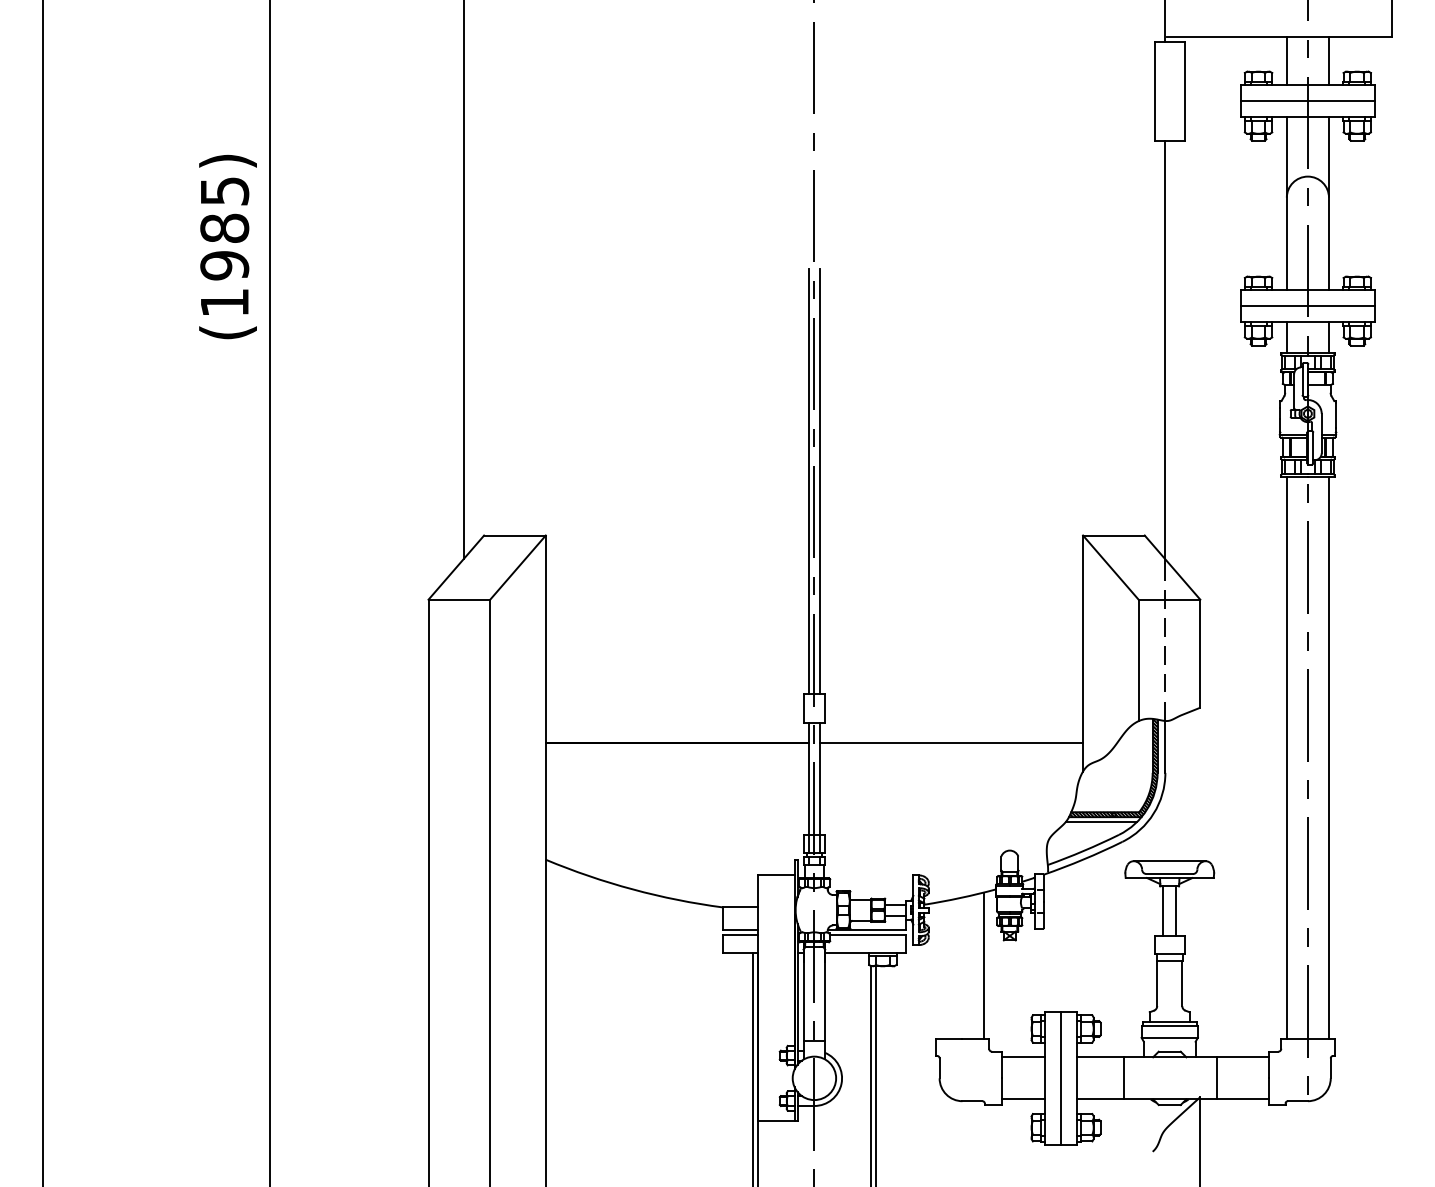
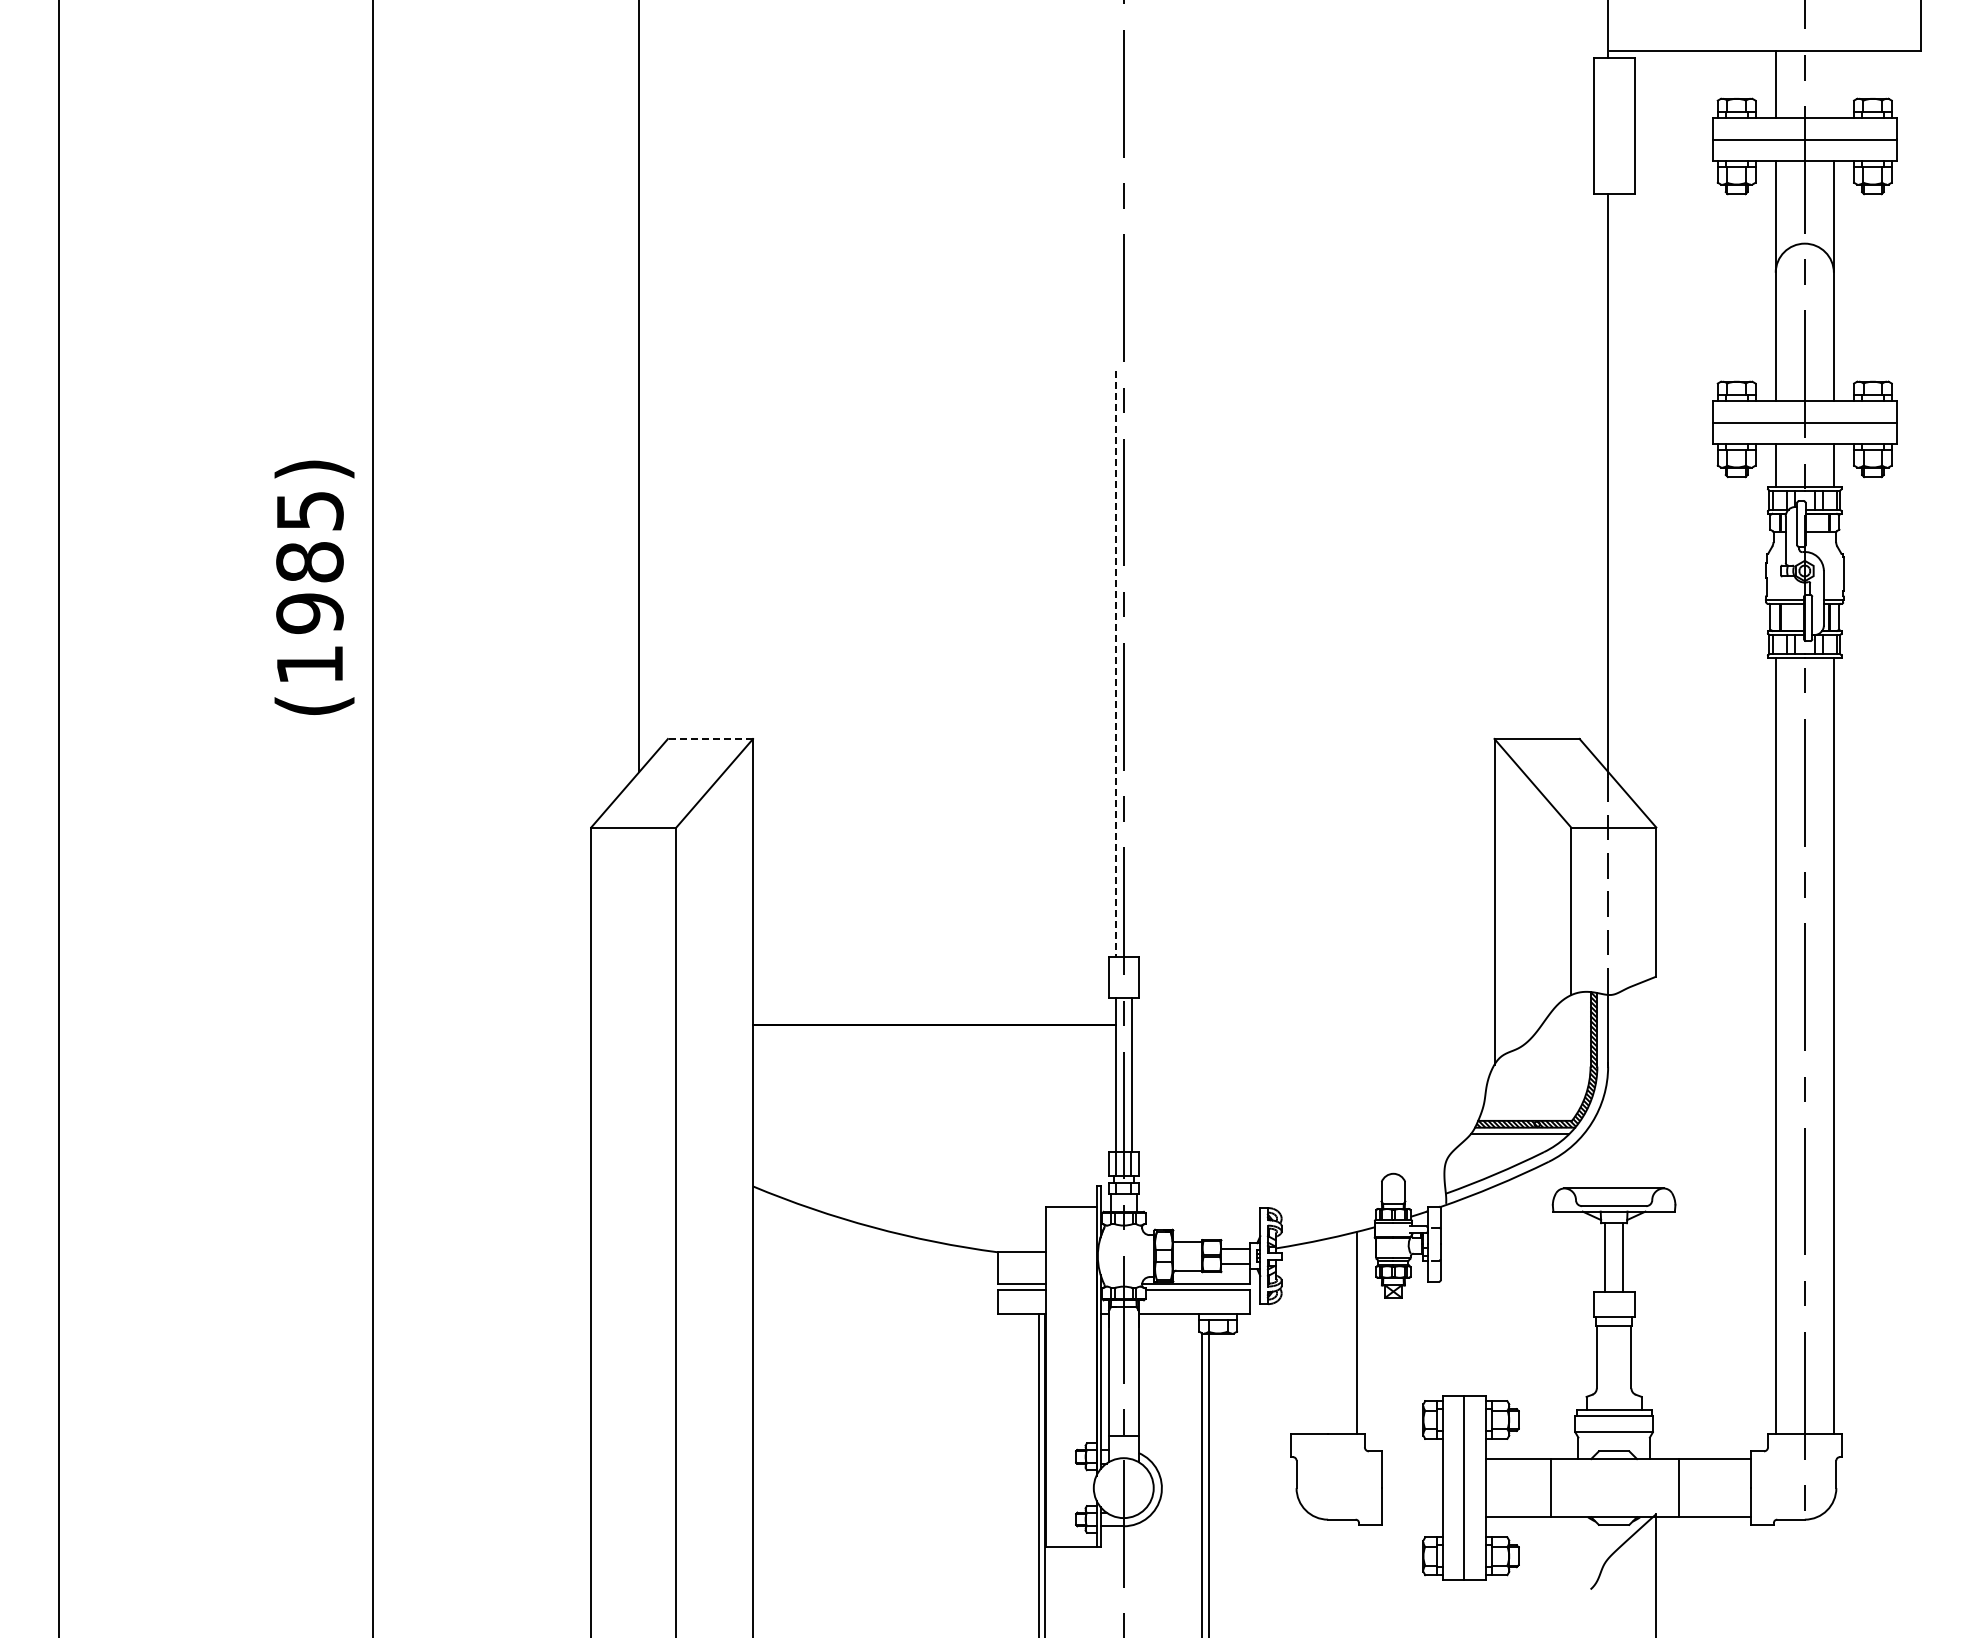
line: (1328, 60) -> (1833, 83), removed
text: (228, 246) -> (314, 587), moved
line: (808, 481) -> (1115, 664), solid -> dashed
line: (820, 481) -> (1131, 664), removed
line: (514, 535) -> (710, 739), solid -> dashed
line: (951, 743) -> (1312, 1025), removed
line: (1023, 1057) -> (1412, 1459), removed
line: (1023, 1099) -> (1412, 1517), removed

